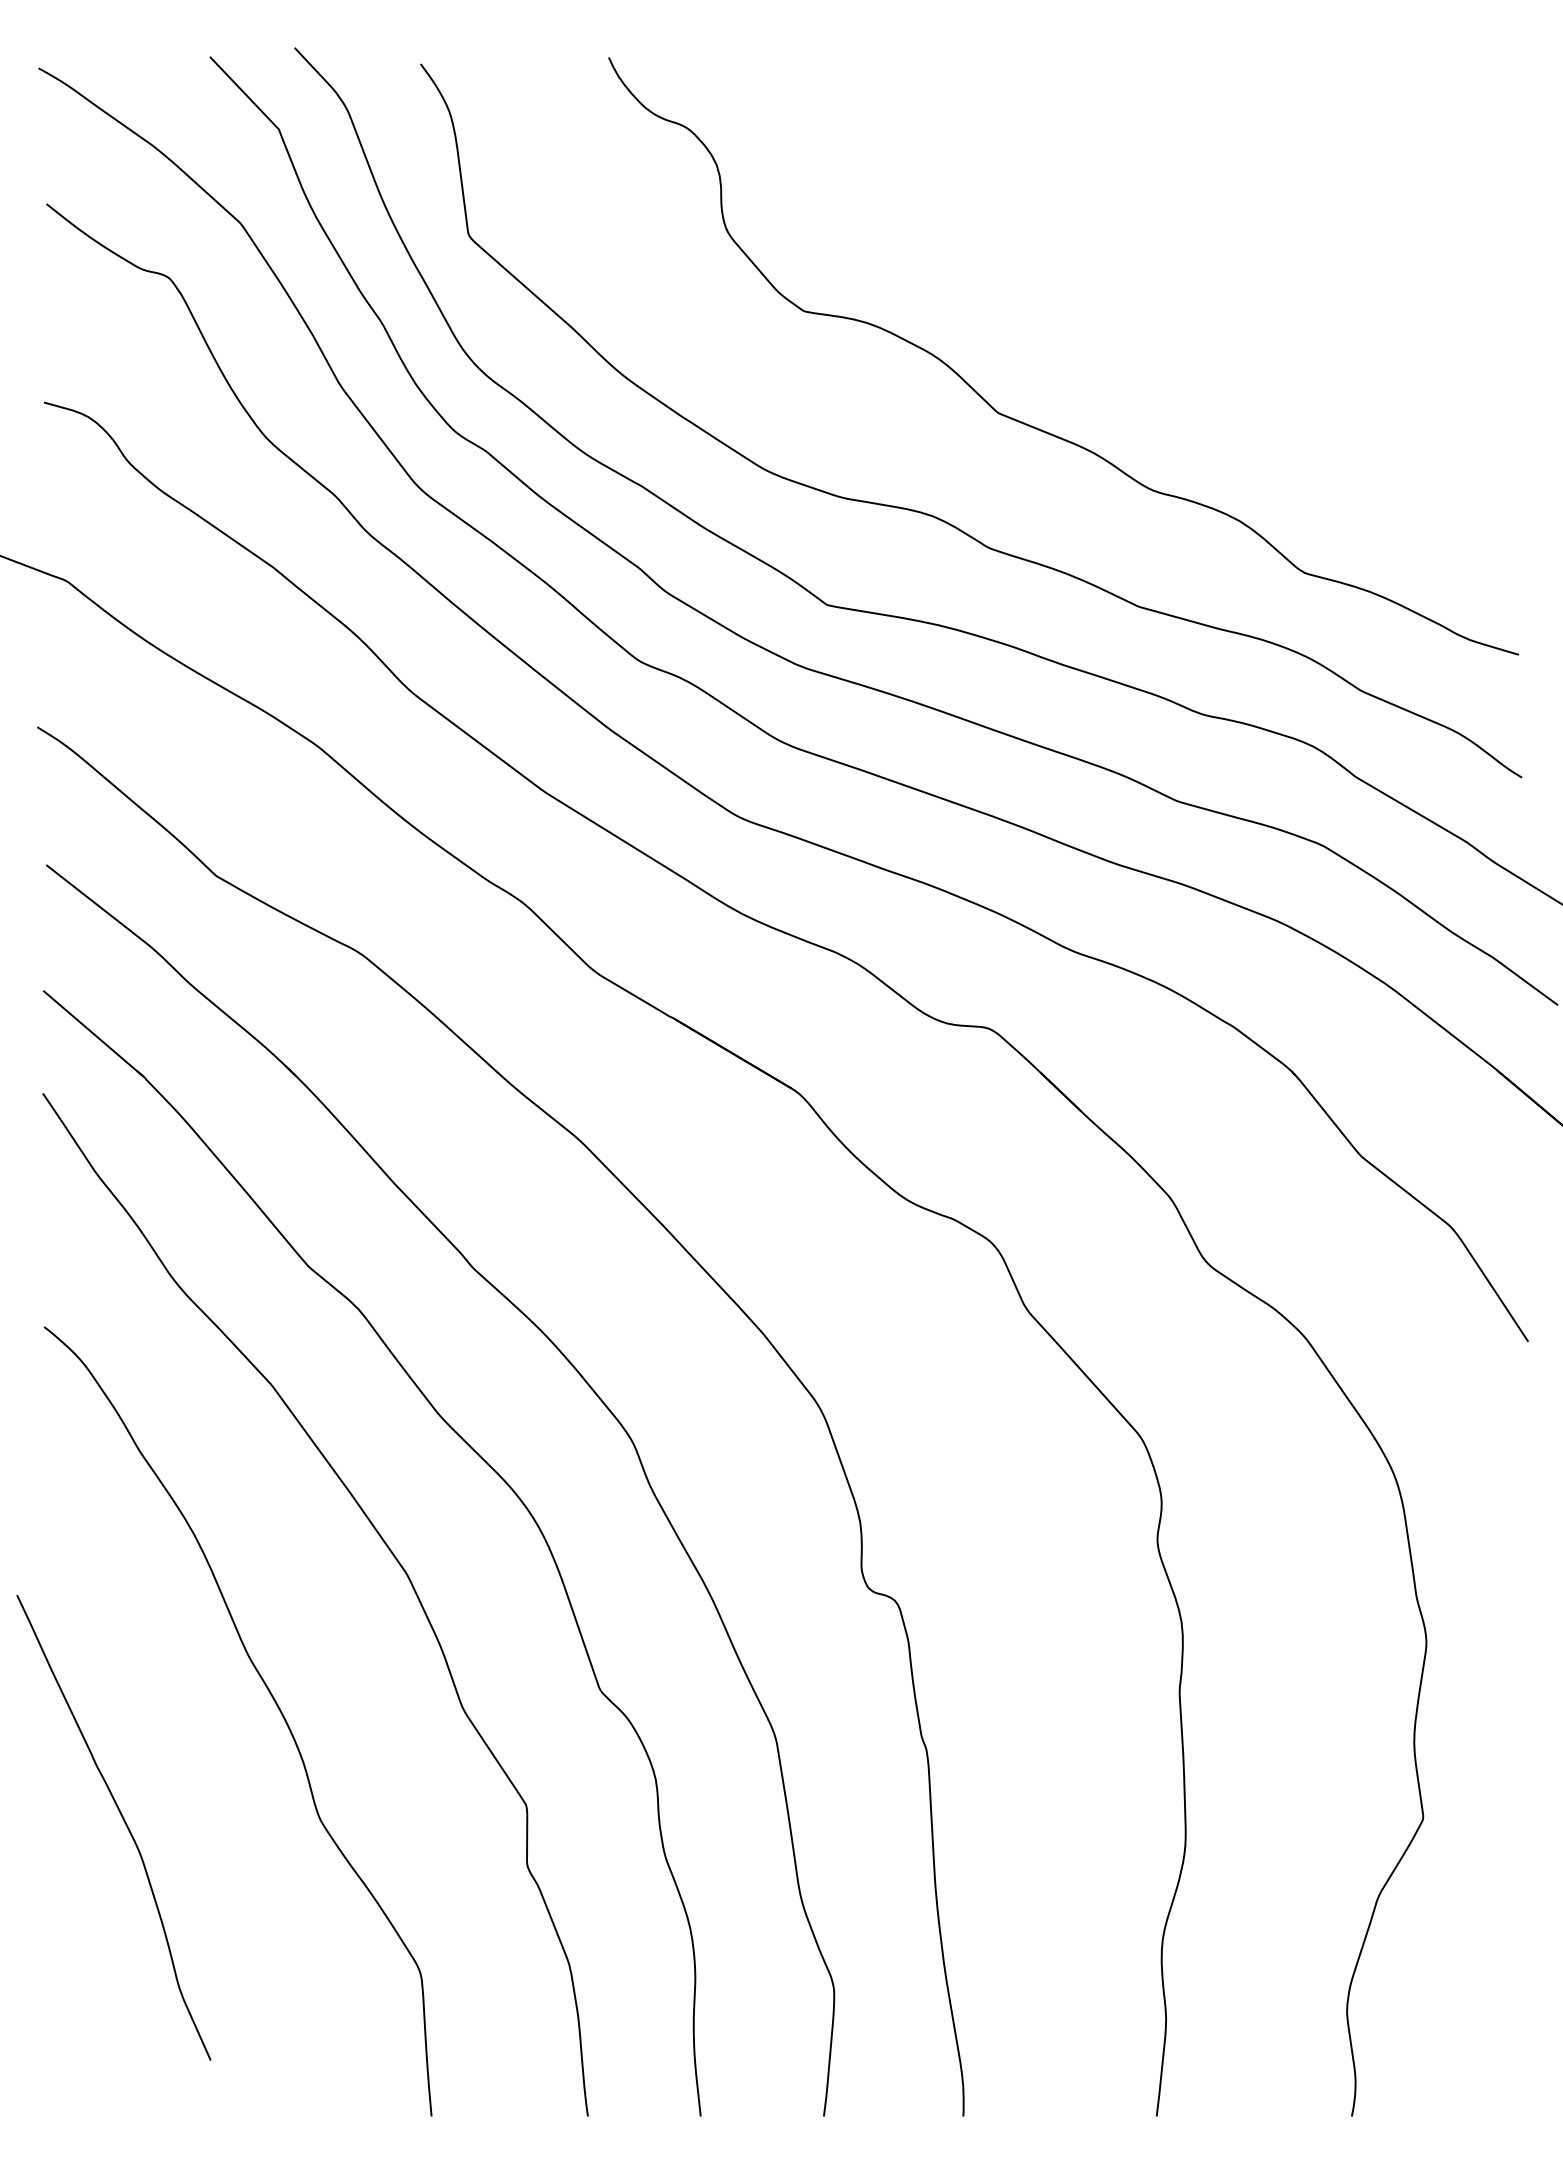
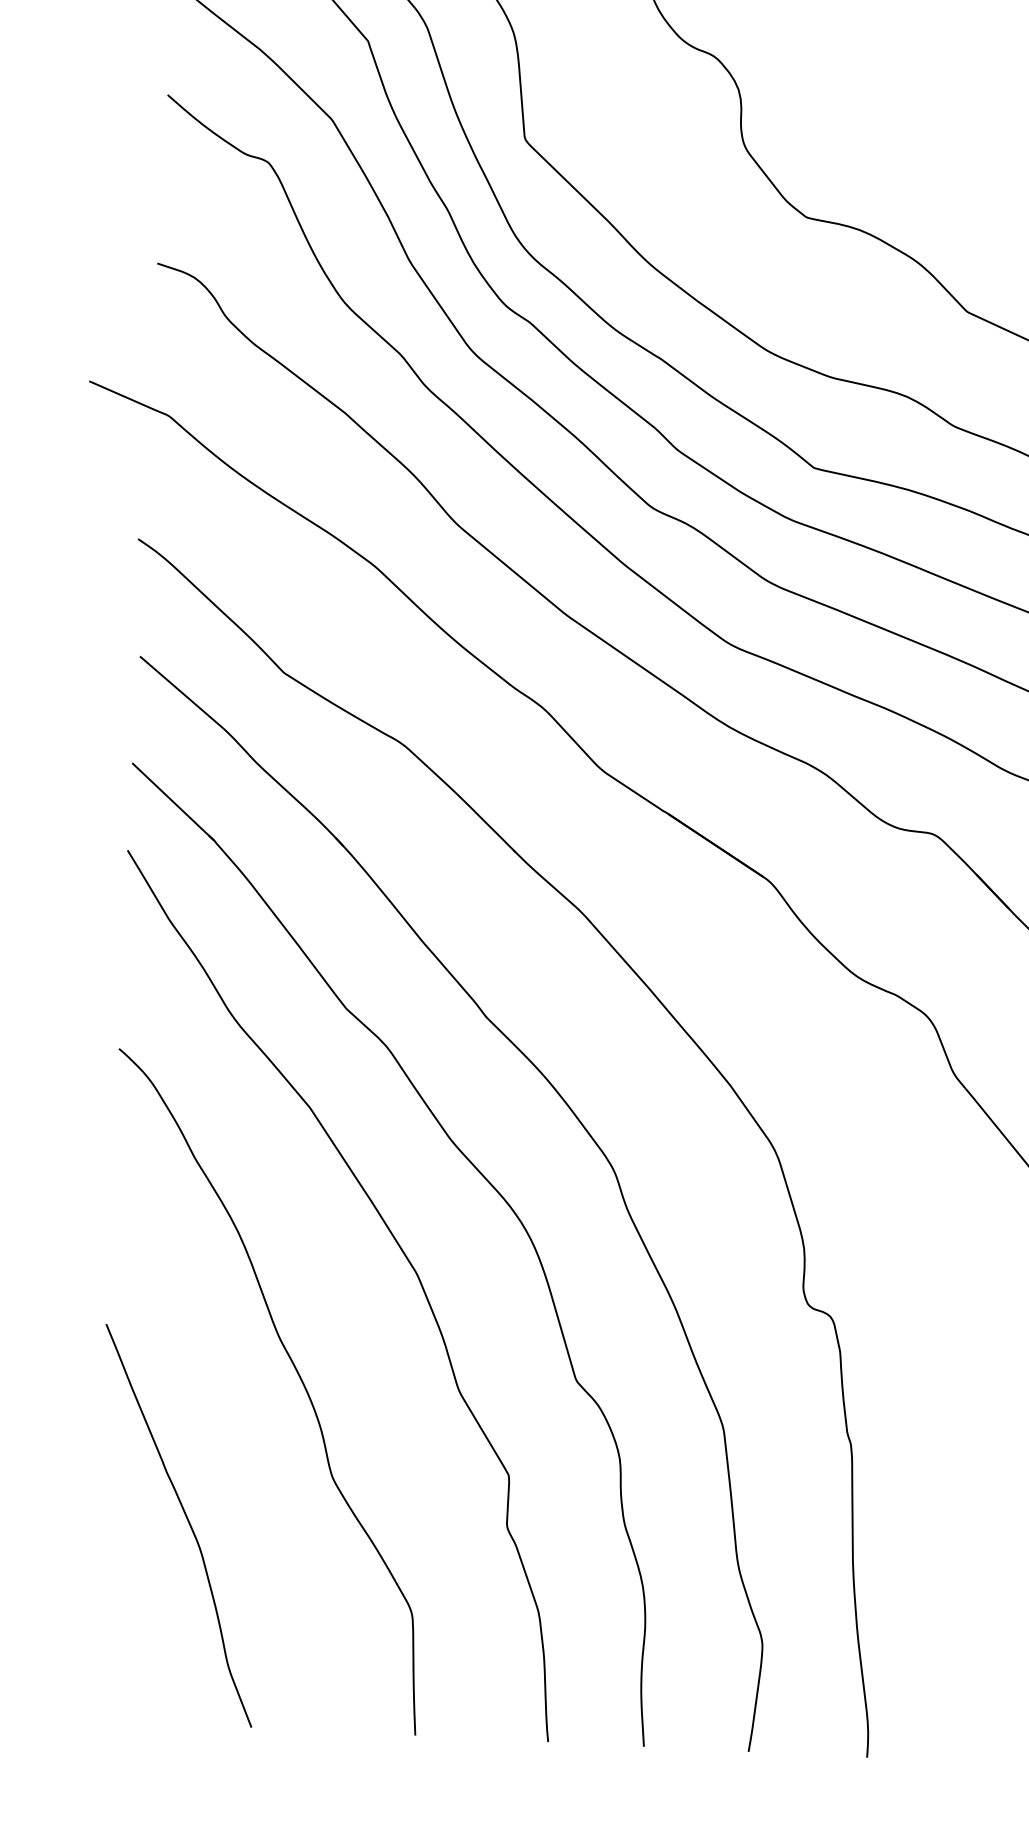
curve: (123, 1821) -> (187, 1520), moved

